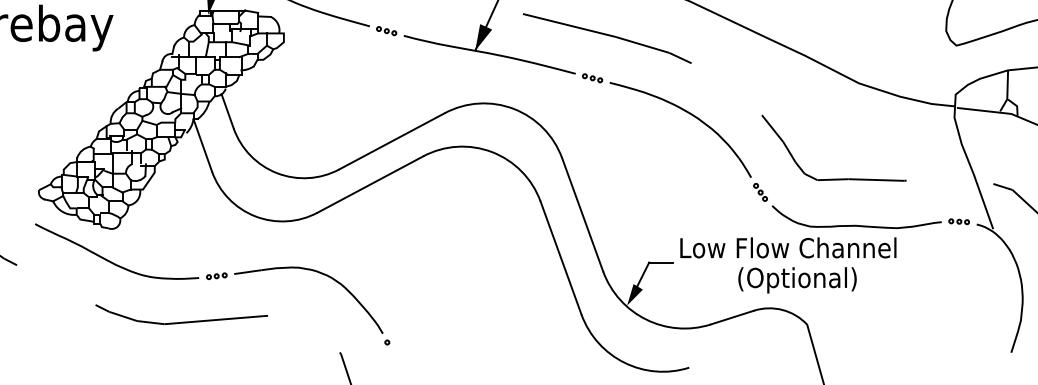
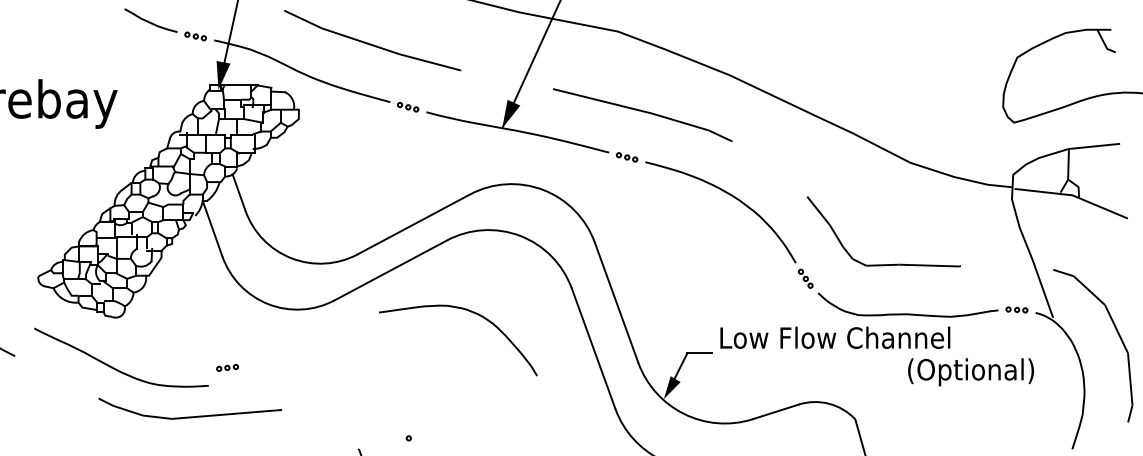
curve: (112, 261) -> (116, 368), moved
part: (320, 273) -> (470, 312), moved
text: (797, 280) -> (970, 372), moved

